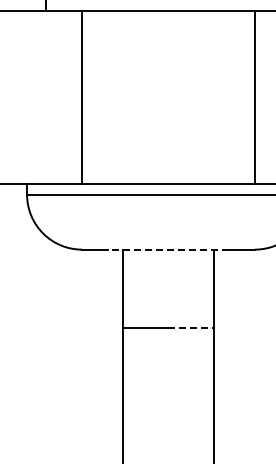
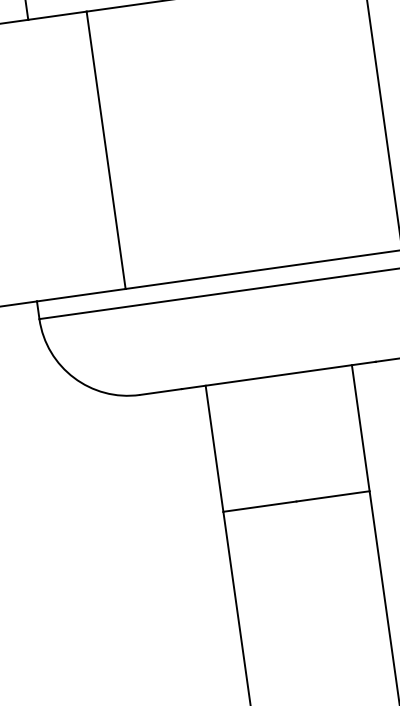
line: (167, 249) -> (277, 375), dashed -> solid
line: (191, 328) -> (333, 496), dashed -> solid

